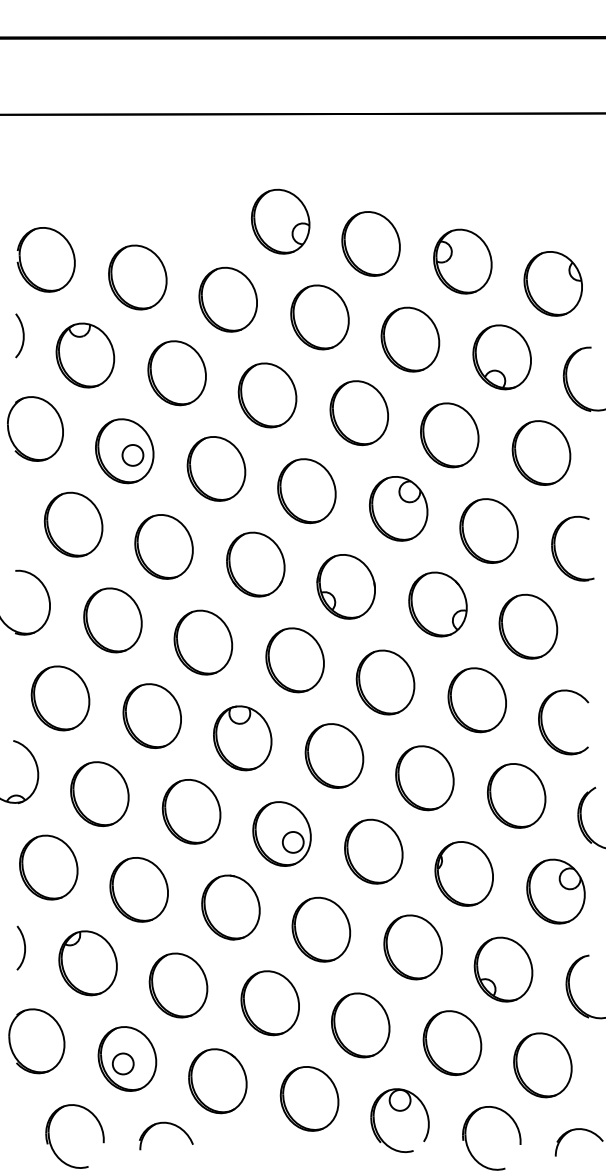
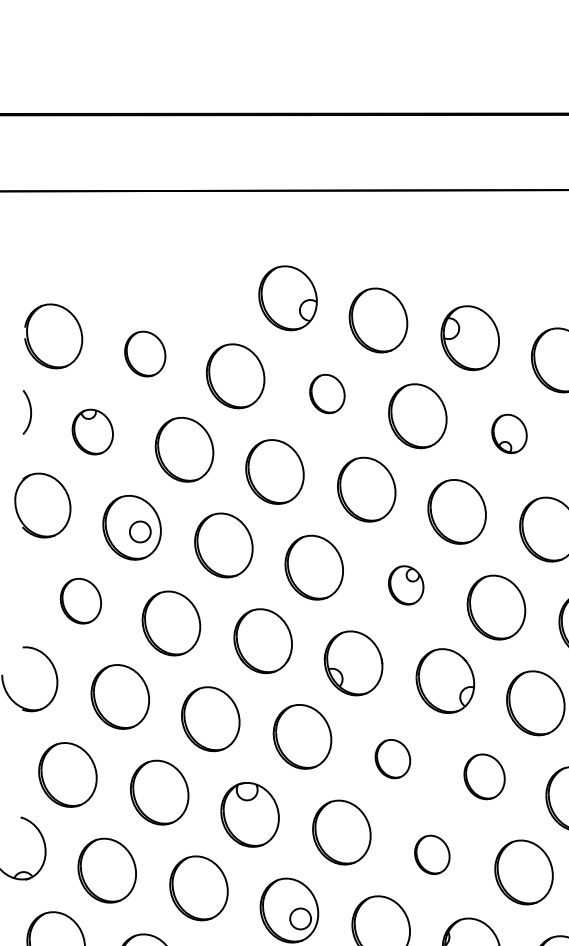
part: (137, 277) -> (144, 354), size x0.7
part: (319, 317) -> (326, 394), size x0.6
part: (85, 355) -> (92, 432), size x0.7
part: (501, 357) -> (508, 434), size x0.6
part: (398, 508) -> (405, 585), size x0.6
part: (73, 524) -> (80, 601), size x0.7
part: (385, 682) -> (392, 759), size x0.6
part: (476, 700) -> (483, 777), size x0.7
part: (424, 778) -> (431, 855), size x0.6

